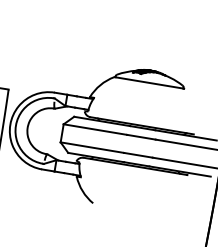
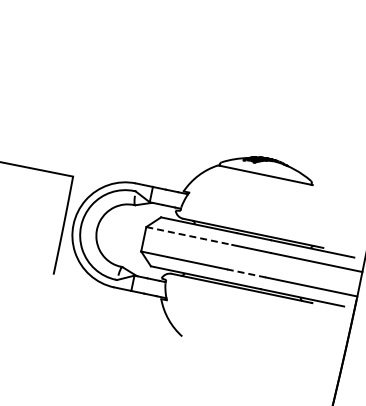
line: (95, 129) -> (189, 236), solid -> dashed
line: (138, 155) -> (246, 273), solid -> dashed

